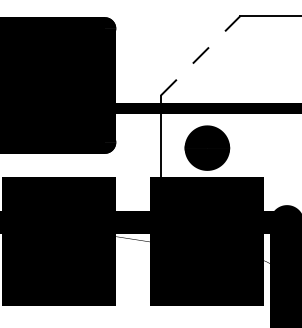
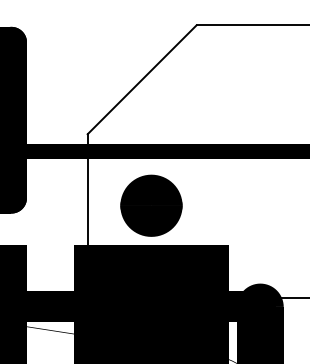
line: (200, 55) -> (142, 79), dashed -> solid

